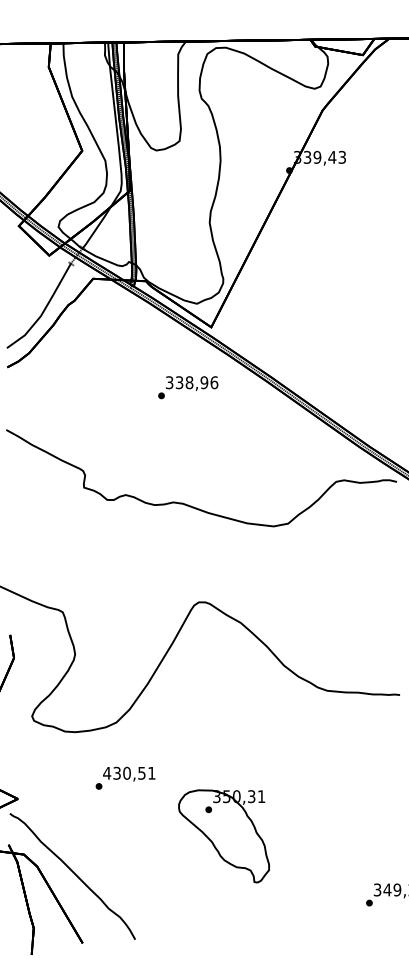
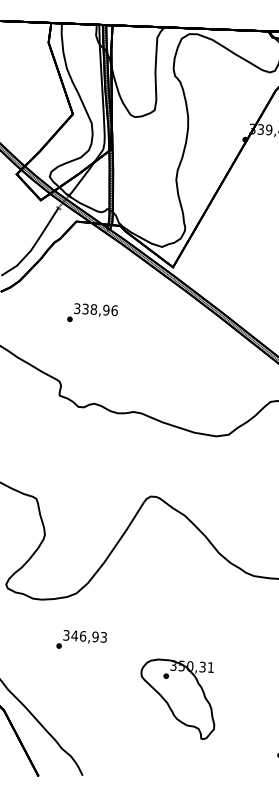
text: (188, 387) -> (92, 313), moved
text: (129, 772) -> (85, 635), 430,51 -> 346,93
part: (223, 836) -> (177, 699), moved

